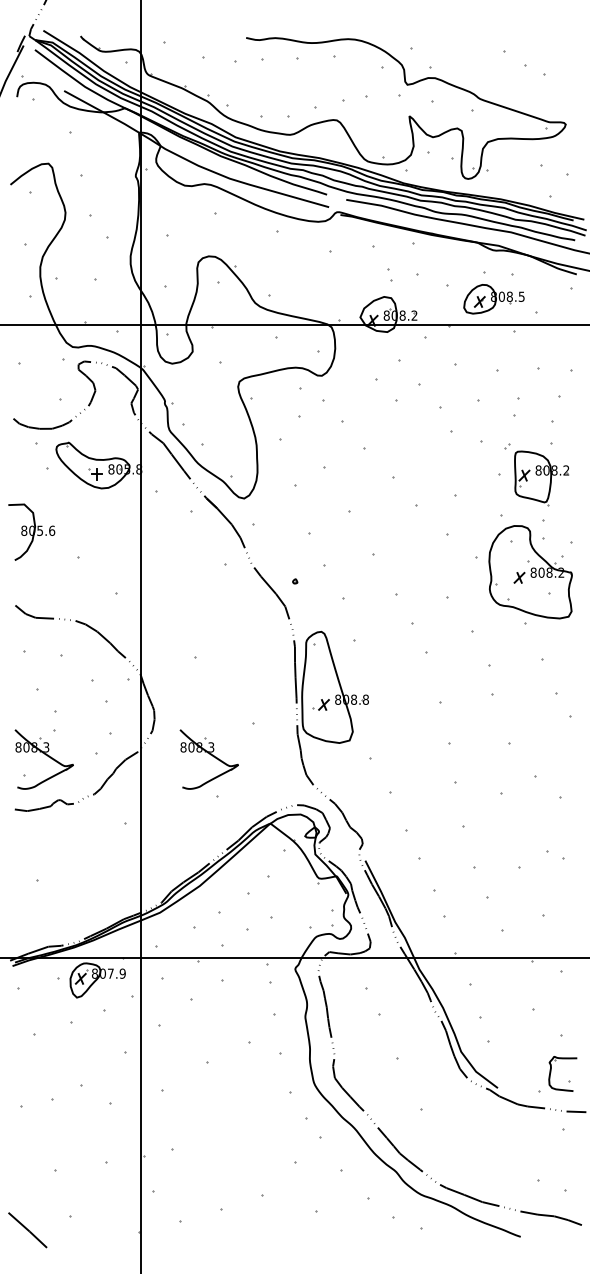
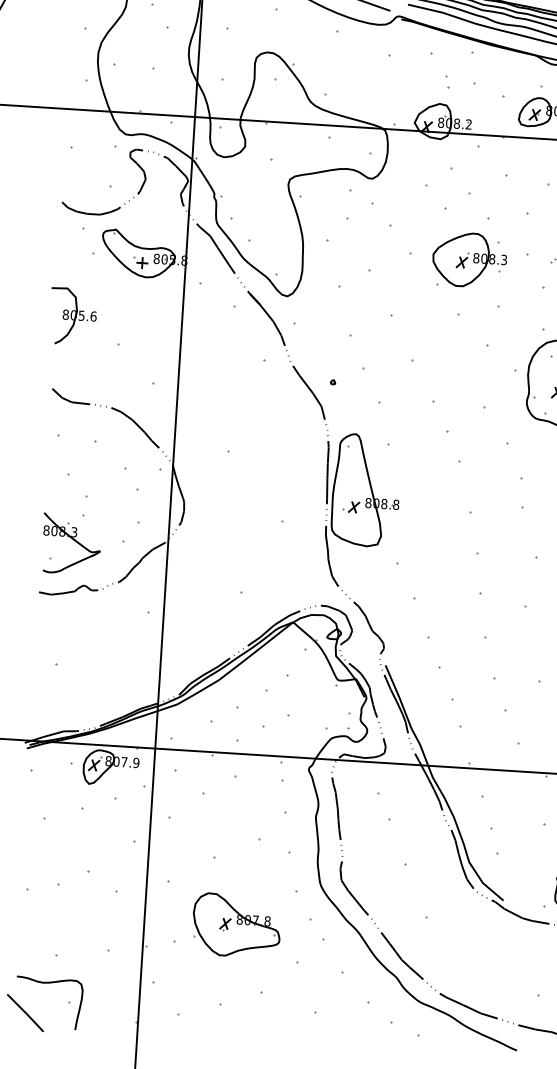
part: (423, 450) -> (469, 259), added
part: (208, 759) -> (235, 554), removed
part: (232, 1129) -> (236, 925), added
curve: (50, 1199) -> (50, 983), added

